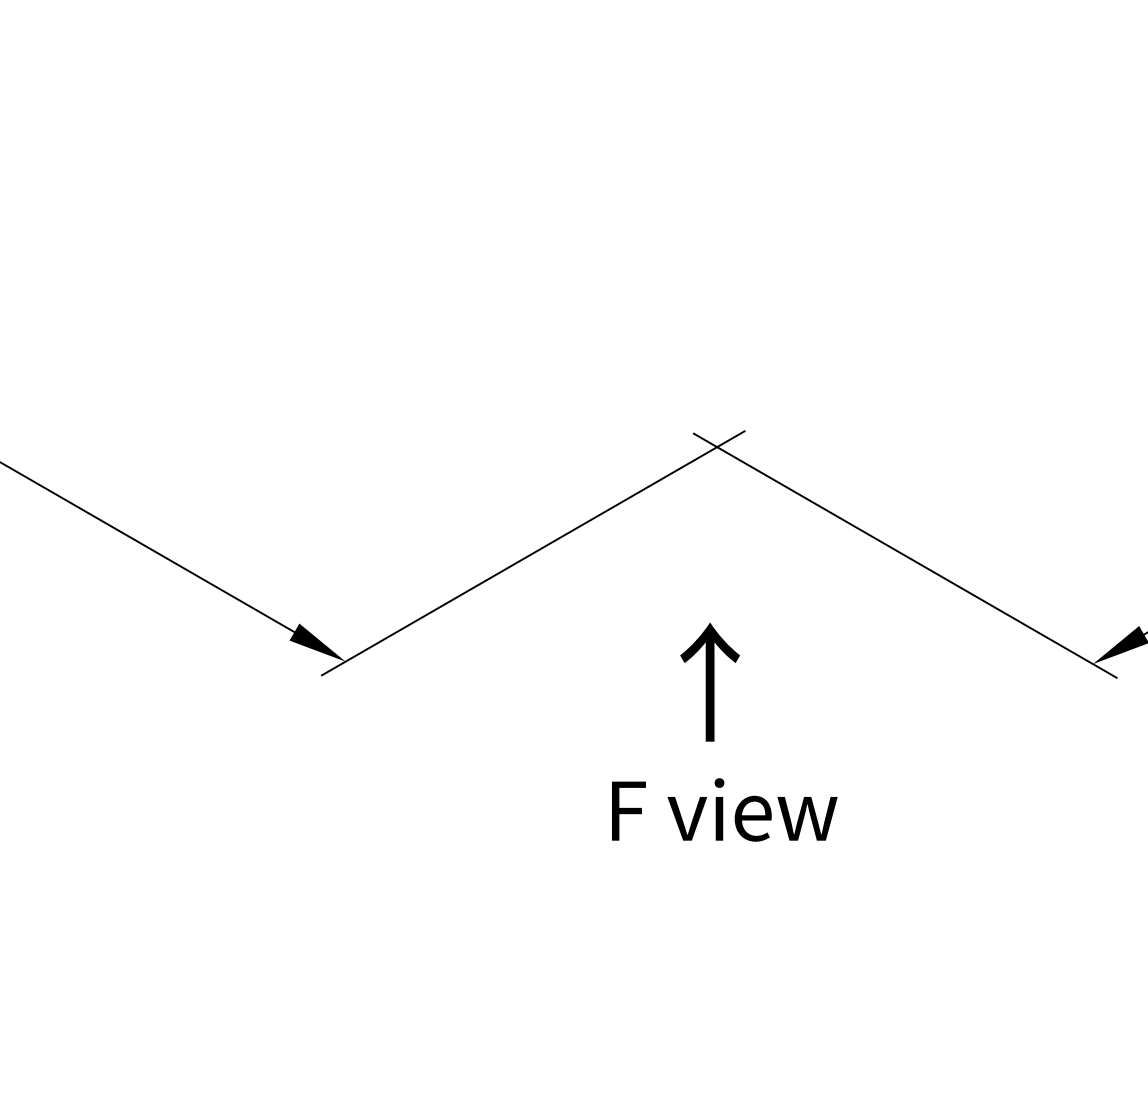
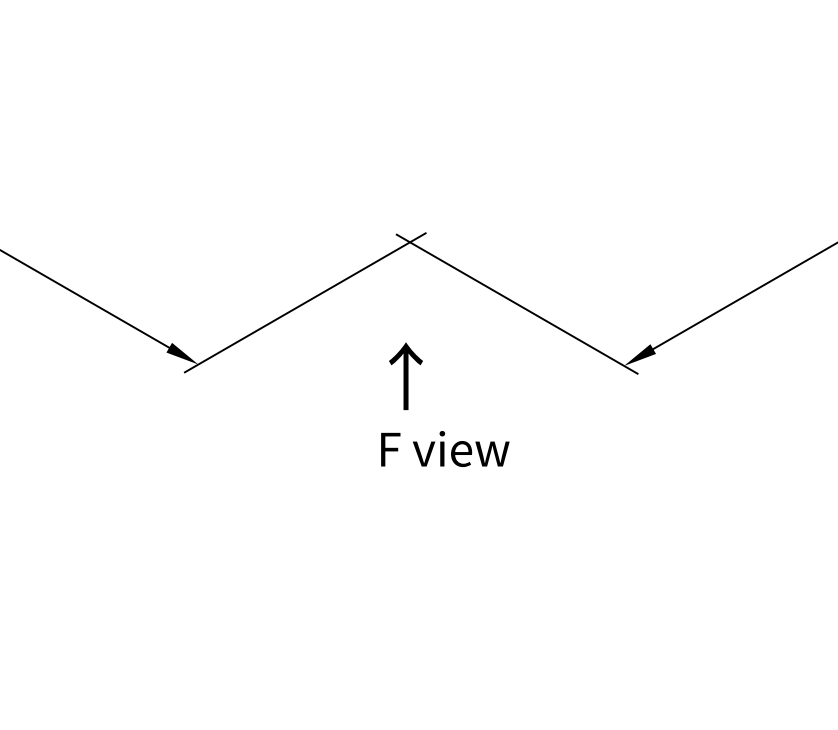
text: (725, 809) -> (445, 448), moved

